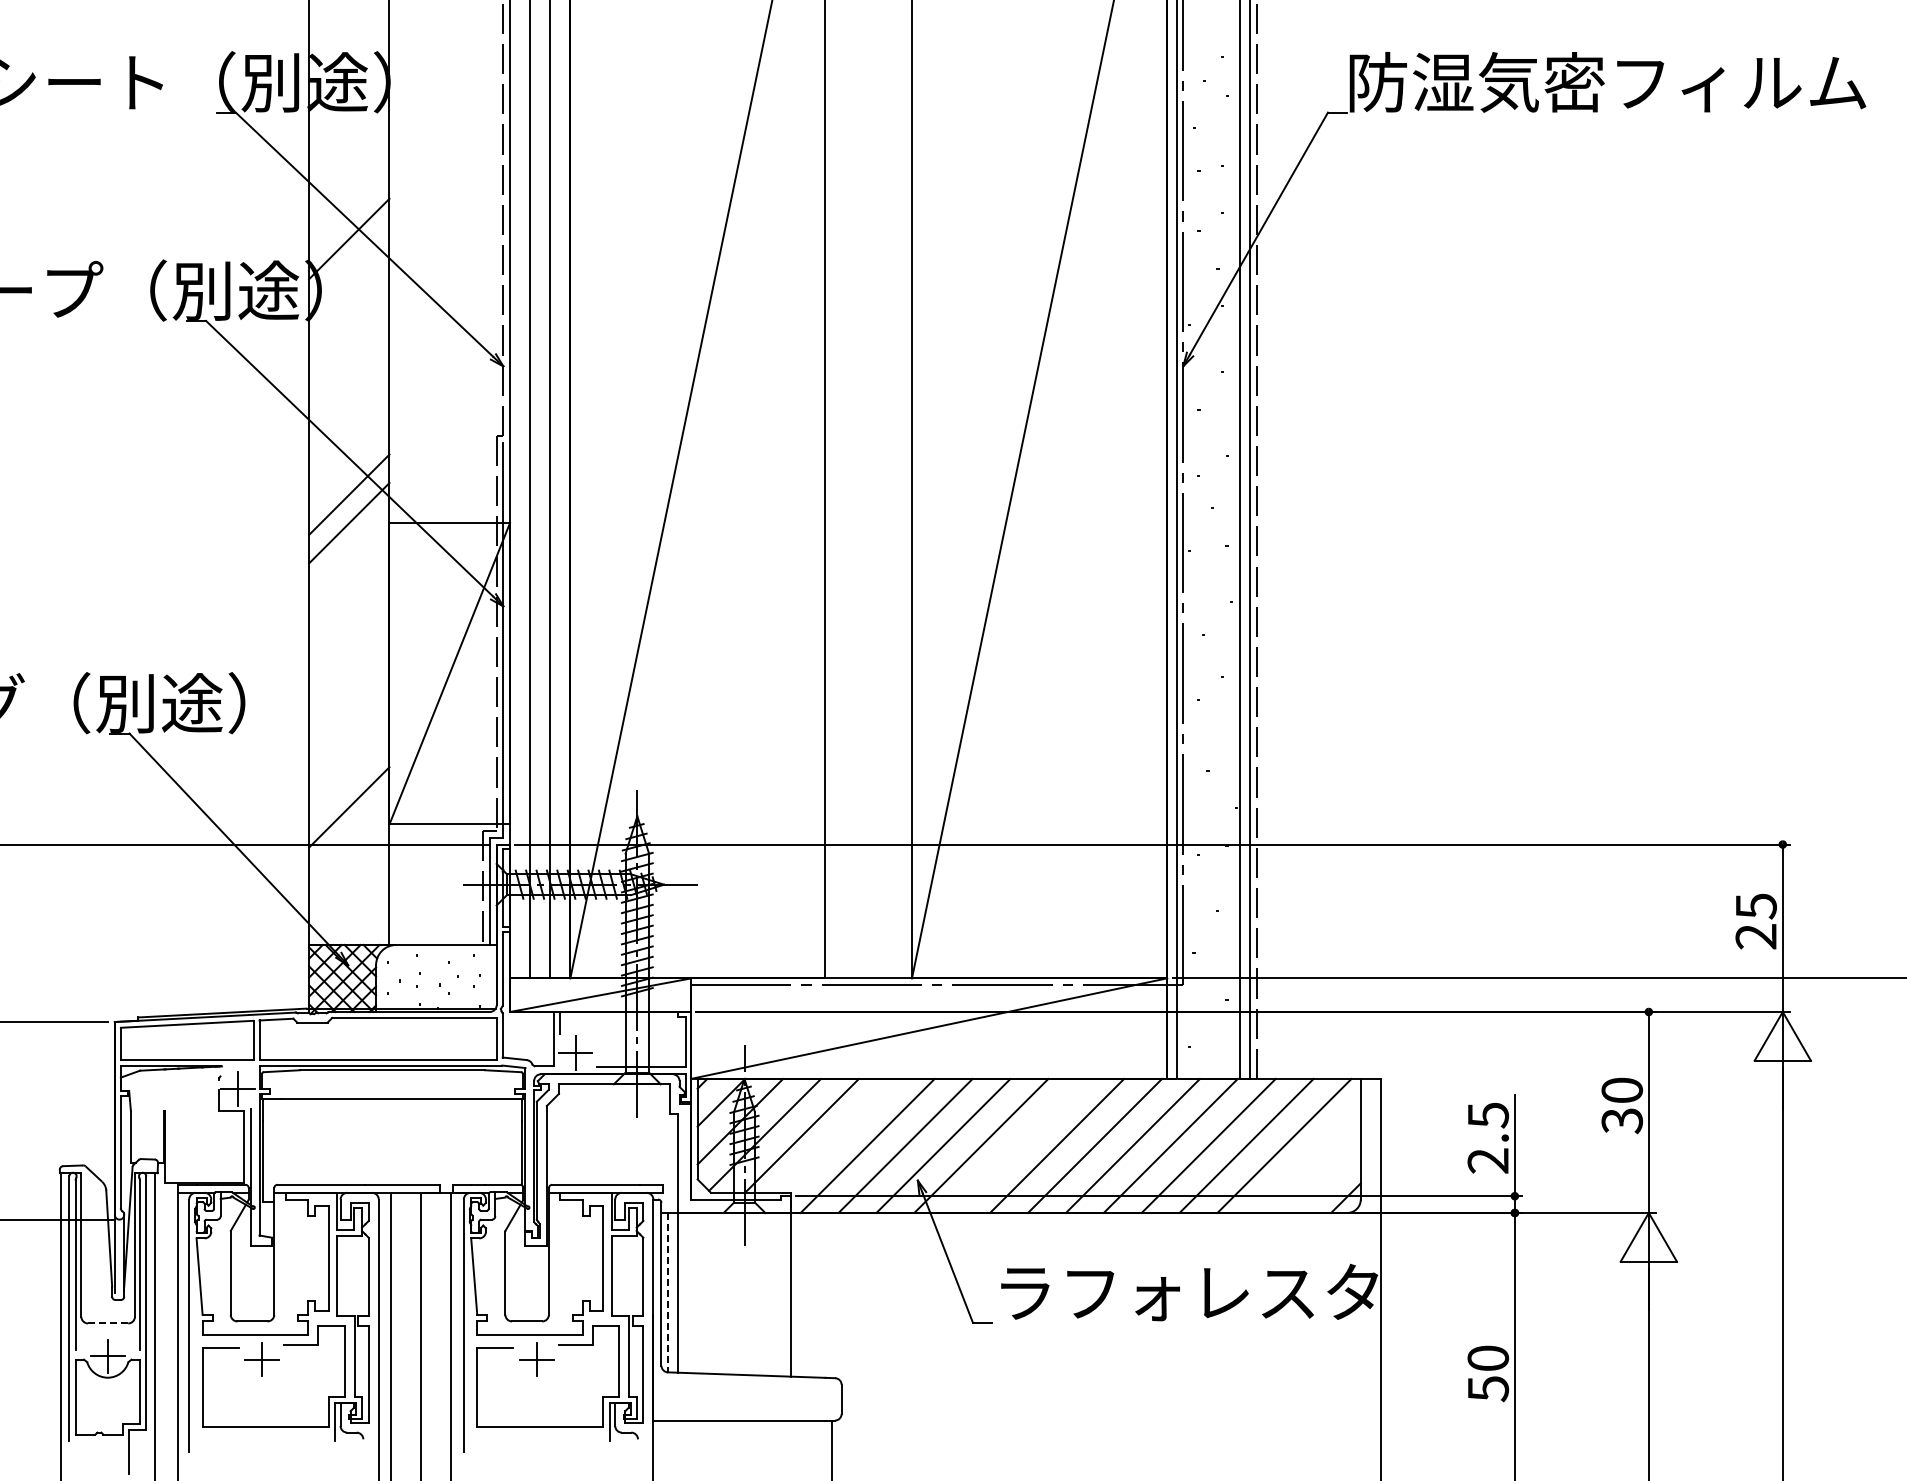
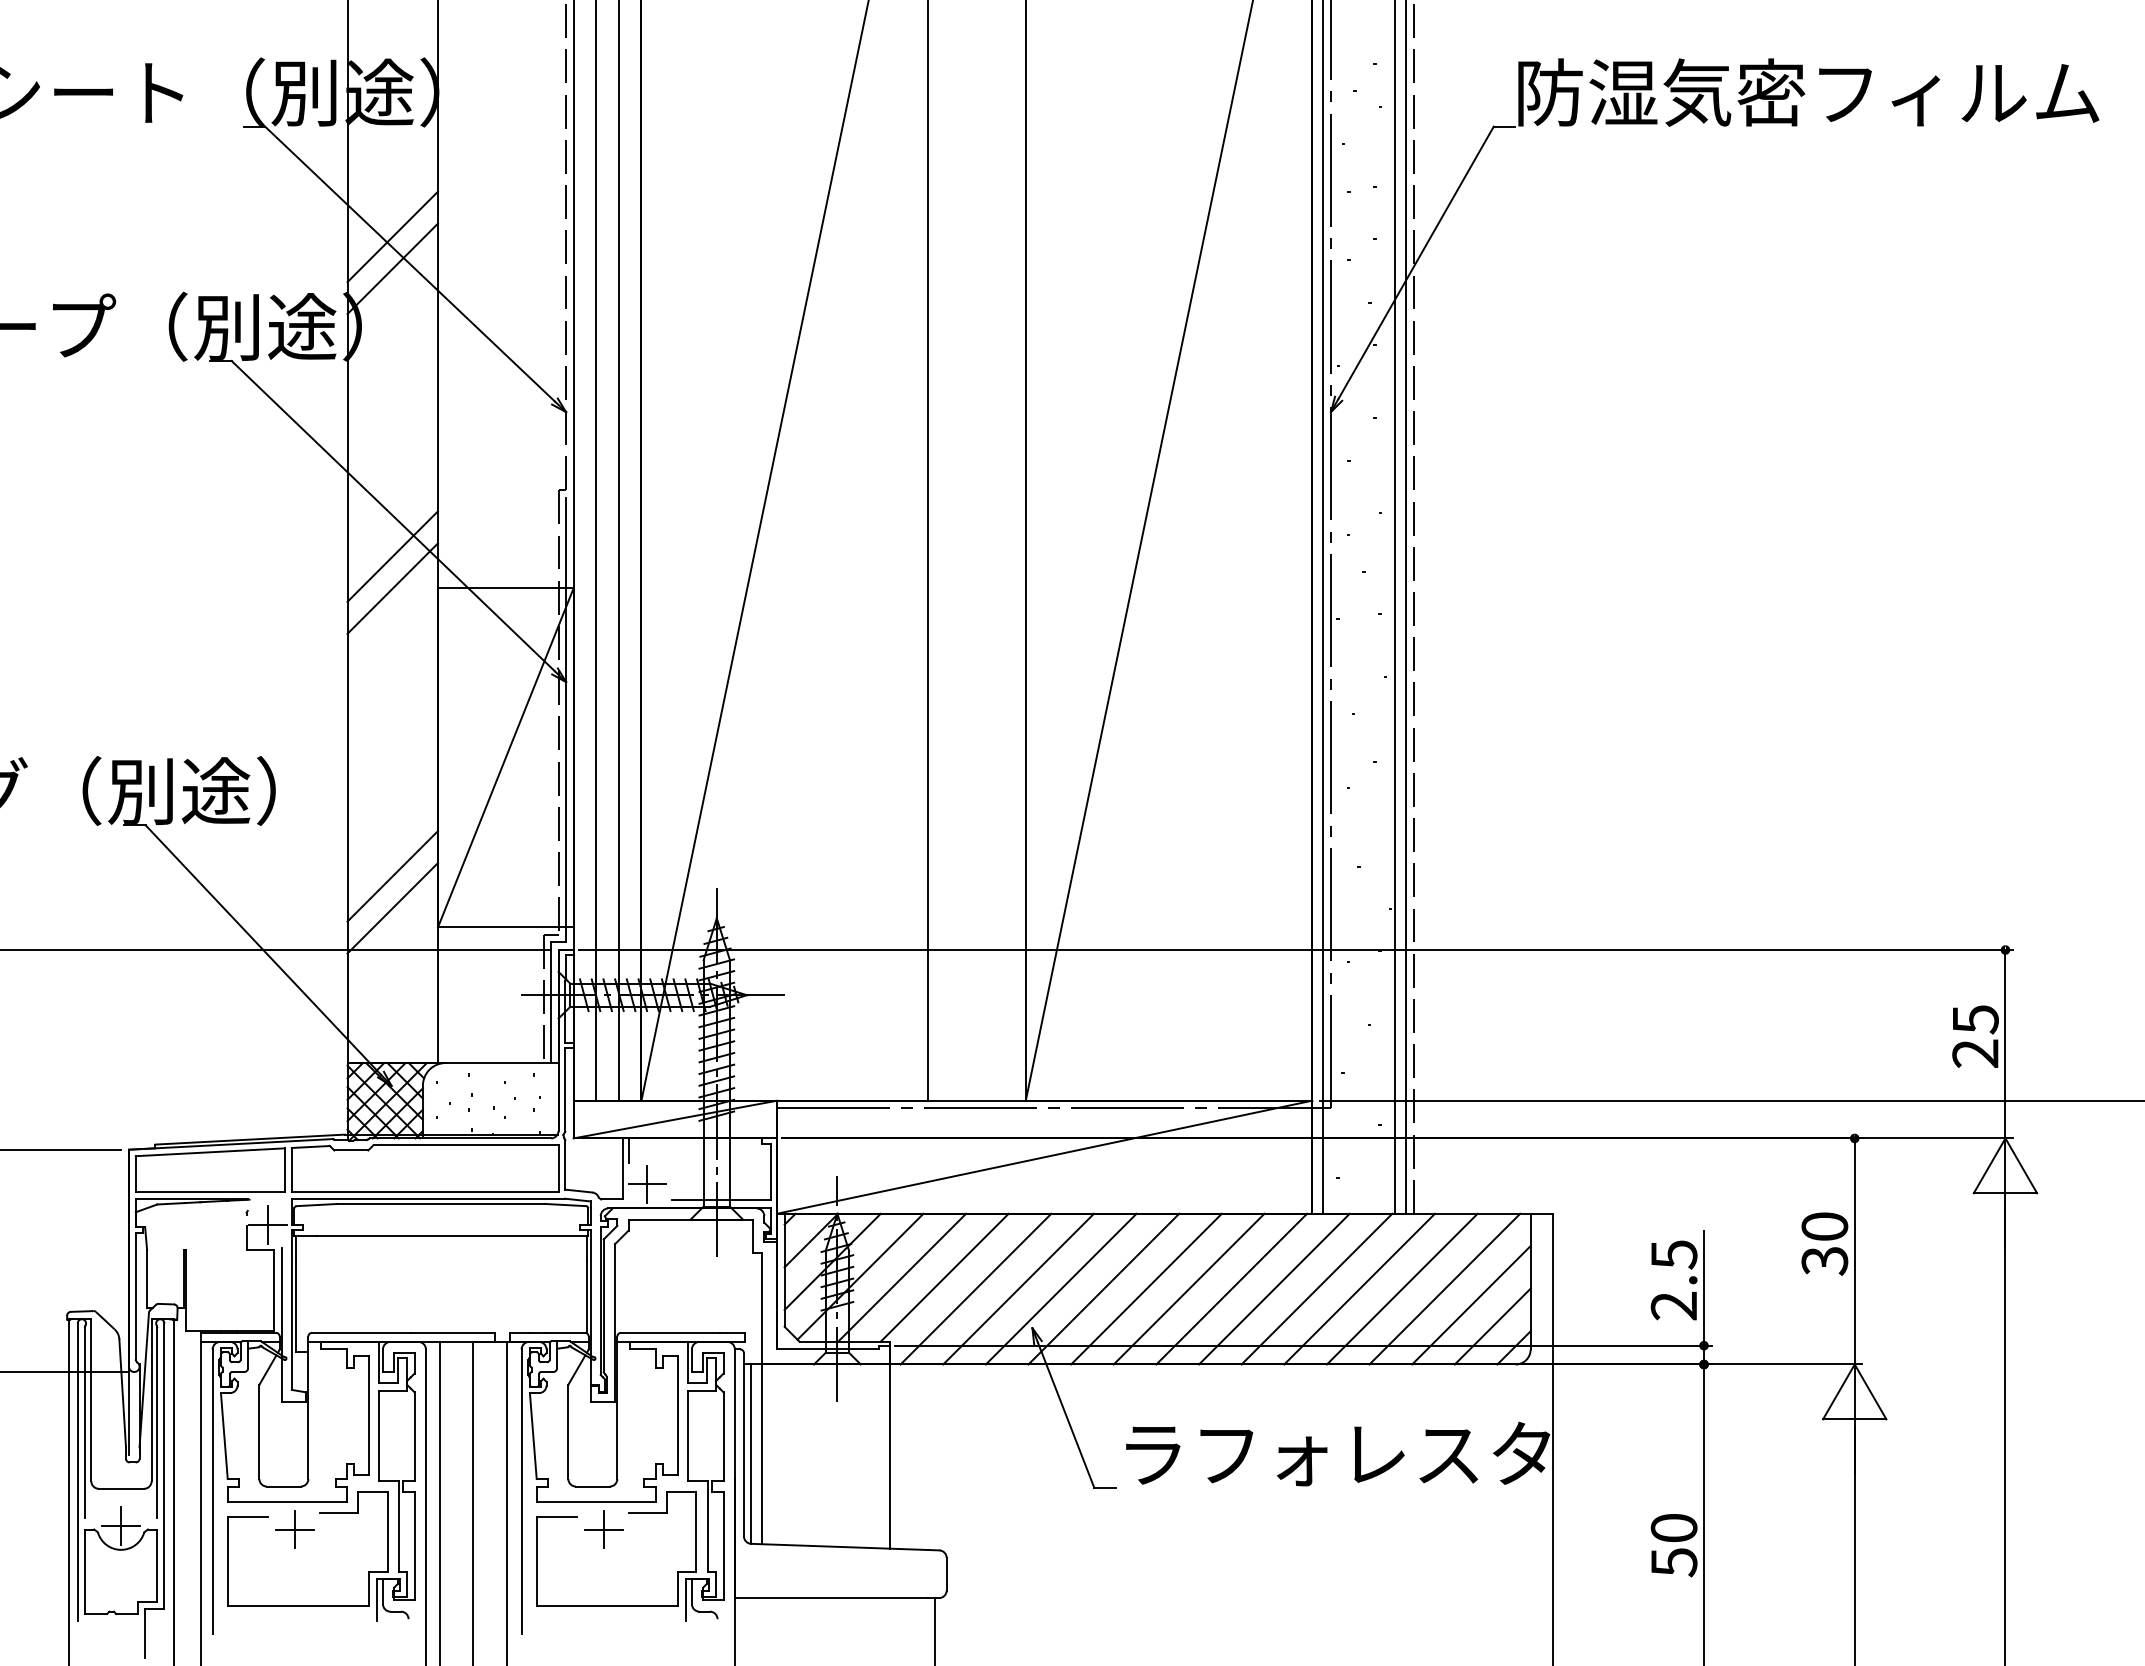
line: (349, 210) -> (393, 236), added
line: (349, 778) -> (393, 875), added
line: (839, 1135) -> (944, 1277), added
line: (1019, 1145) -> (1146, 1288), added
line: (1307, 1159) -> (1470, 1304), added
line: (1326, 1178) -> (1492, 1325), added
line: (668, 1292) -> (751, 1454), dashed -> solid
line: (108, 1323) -> (121, 1488), dashed -> solid

